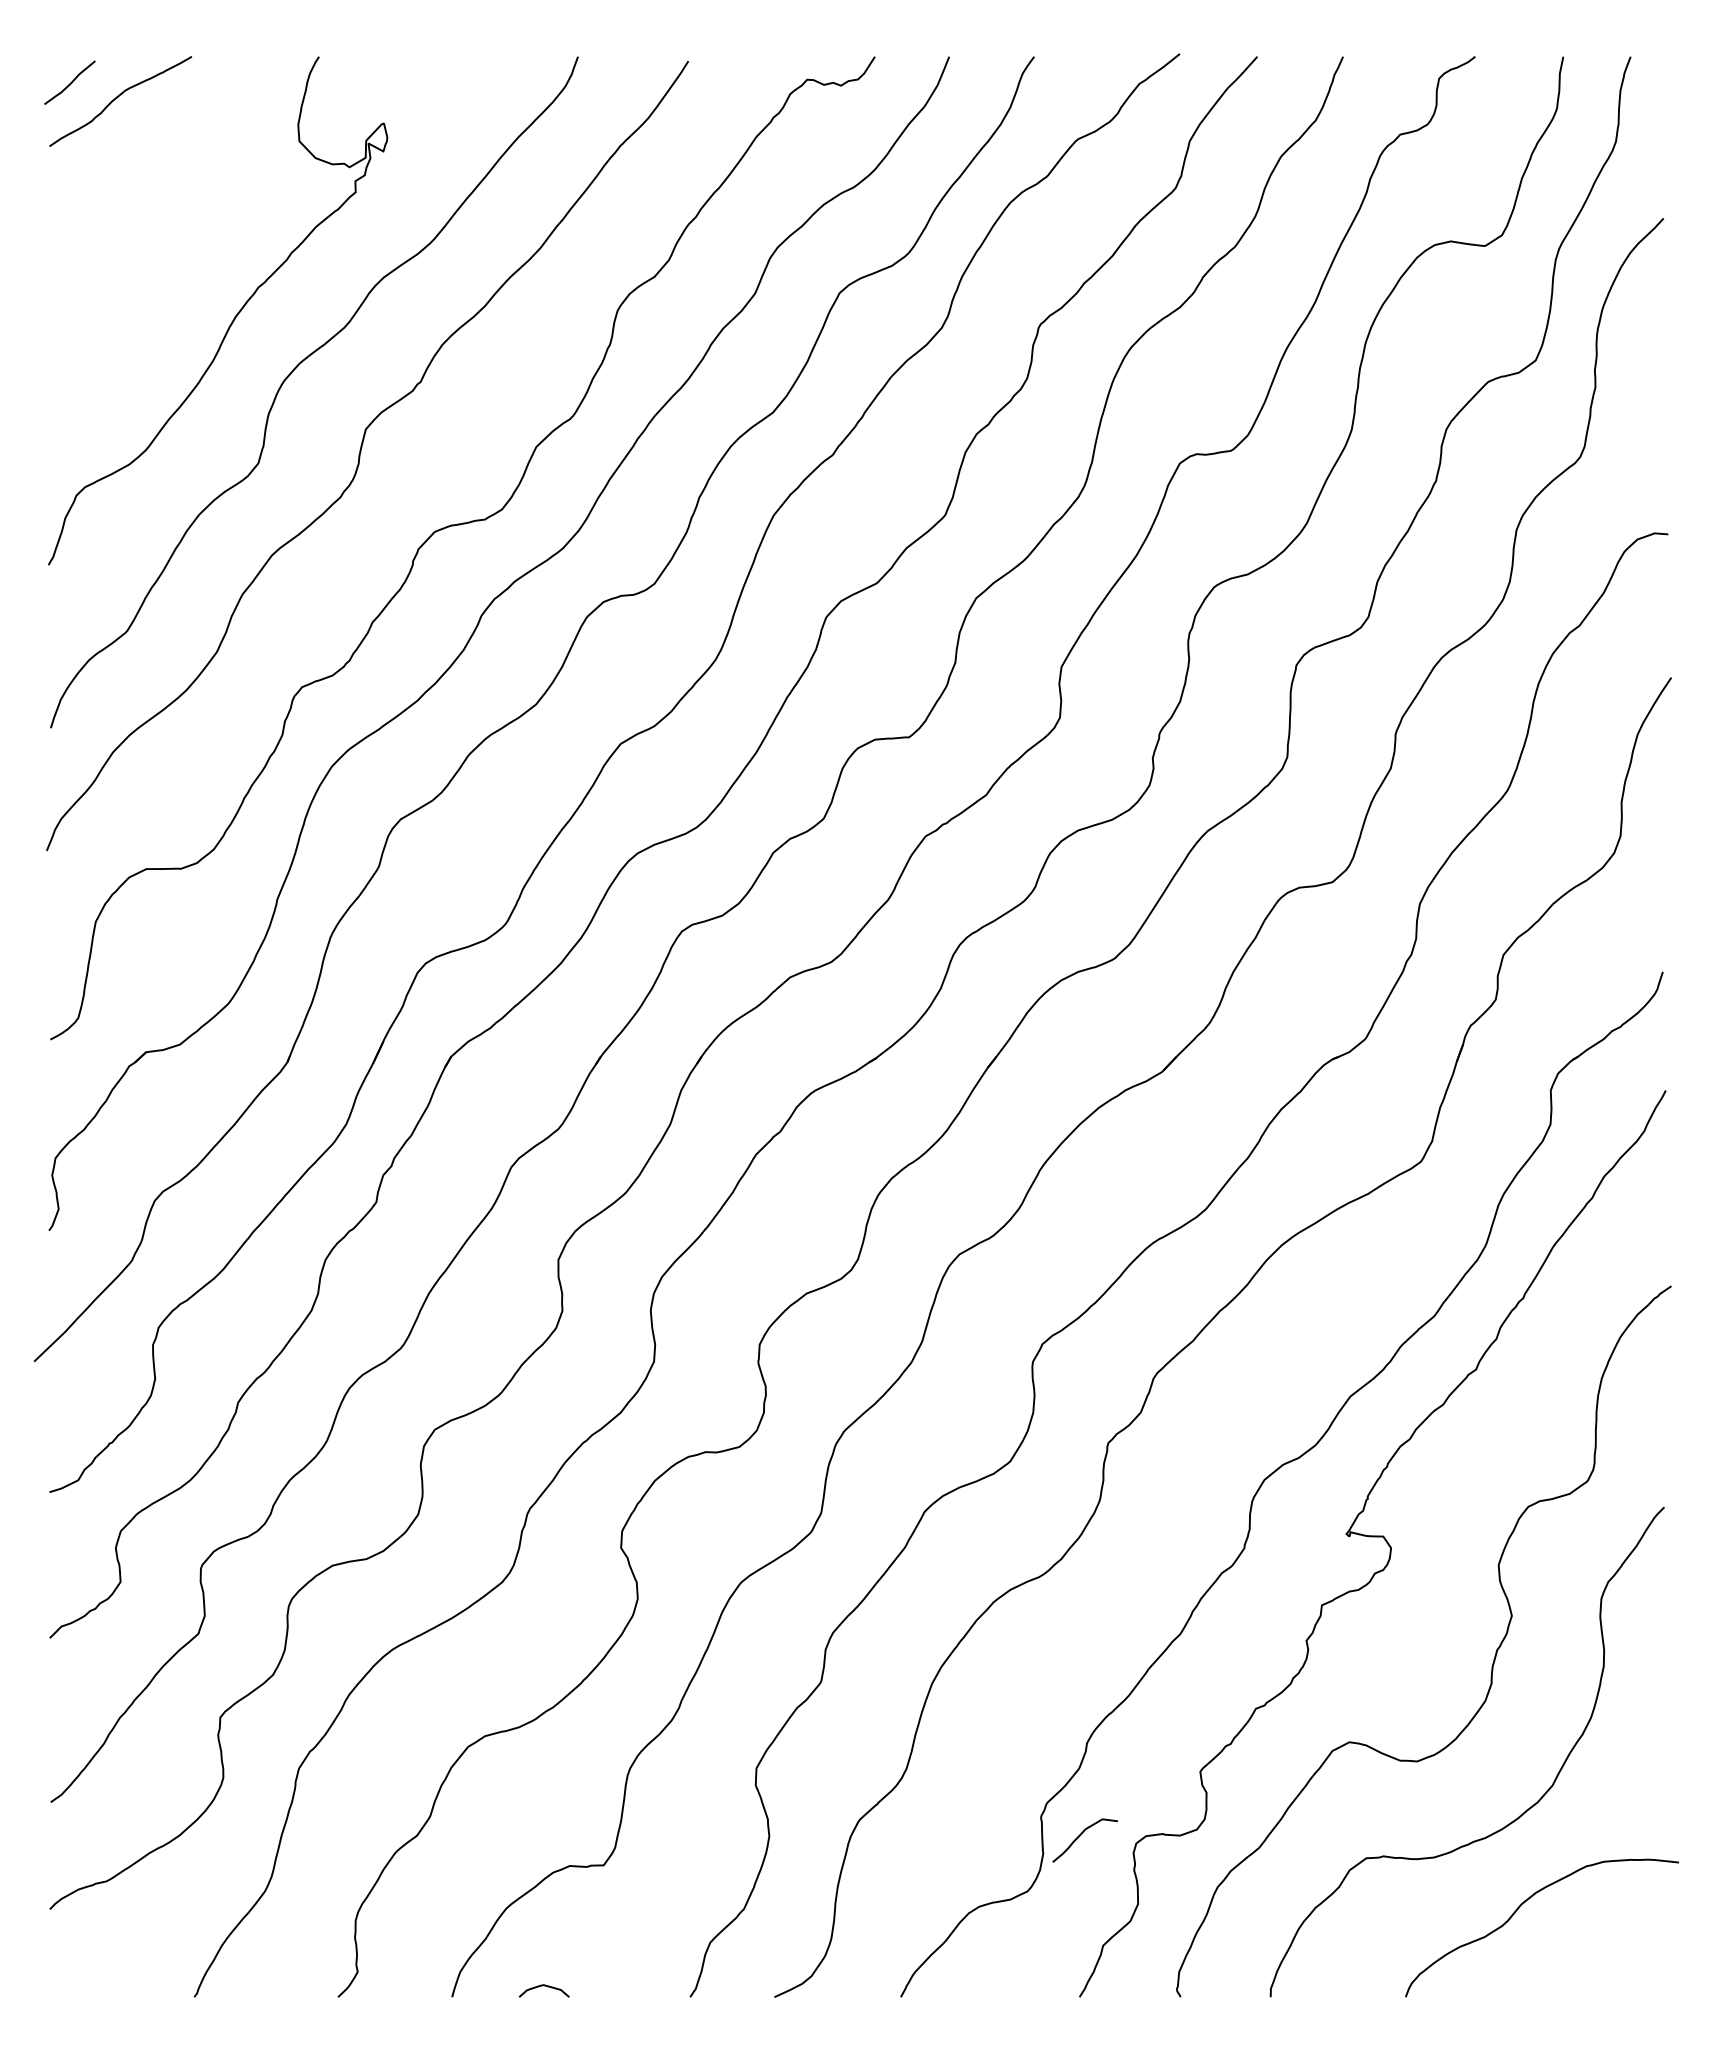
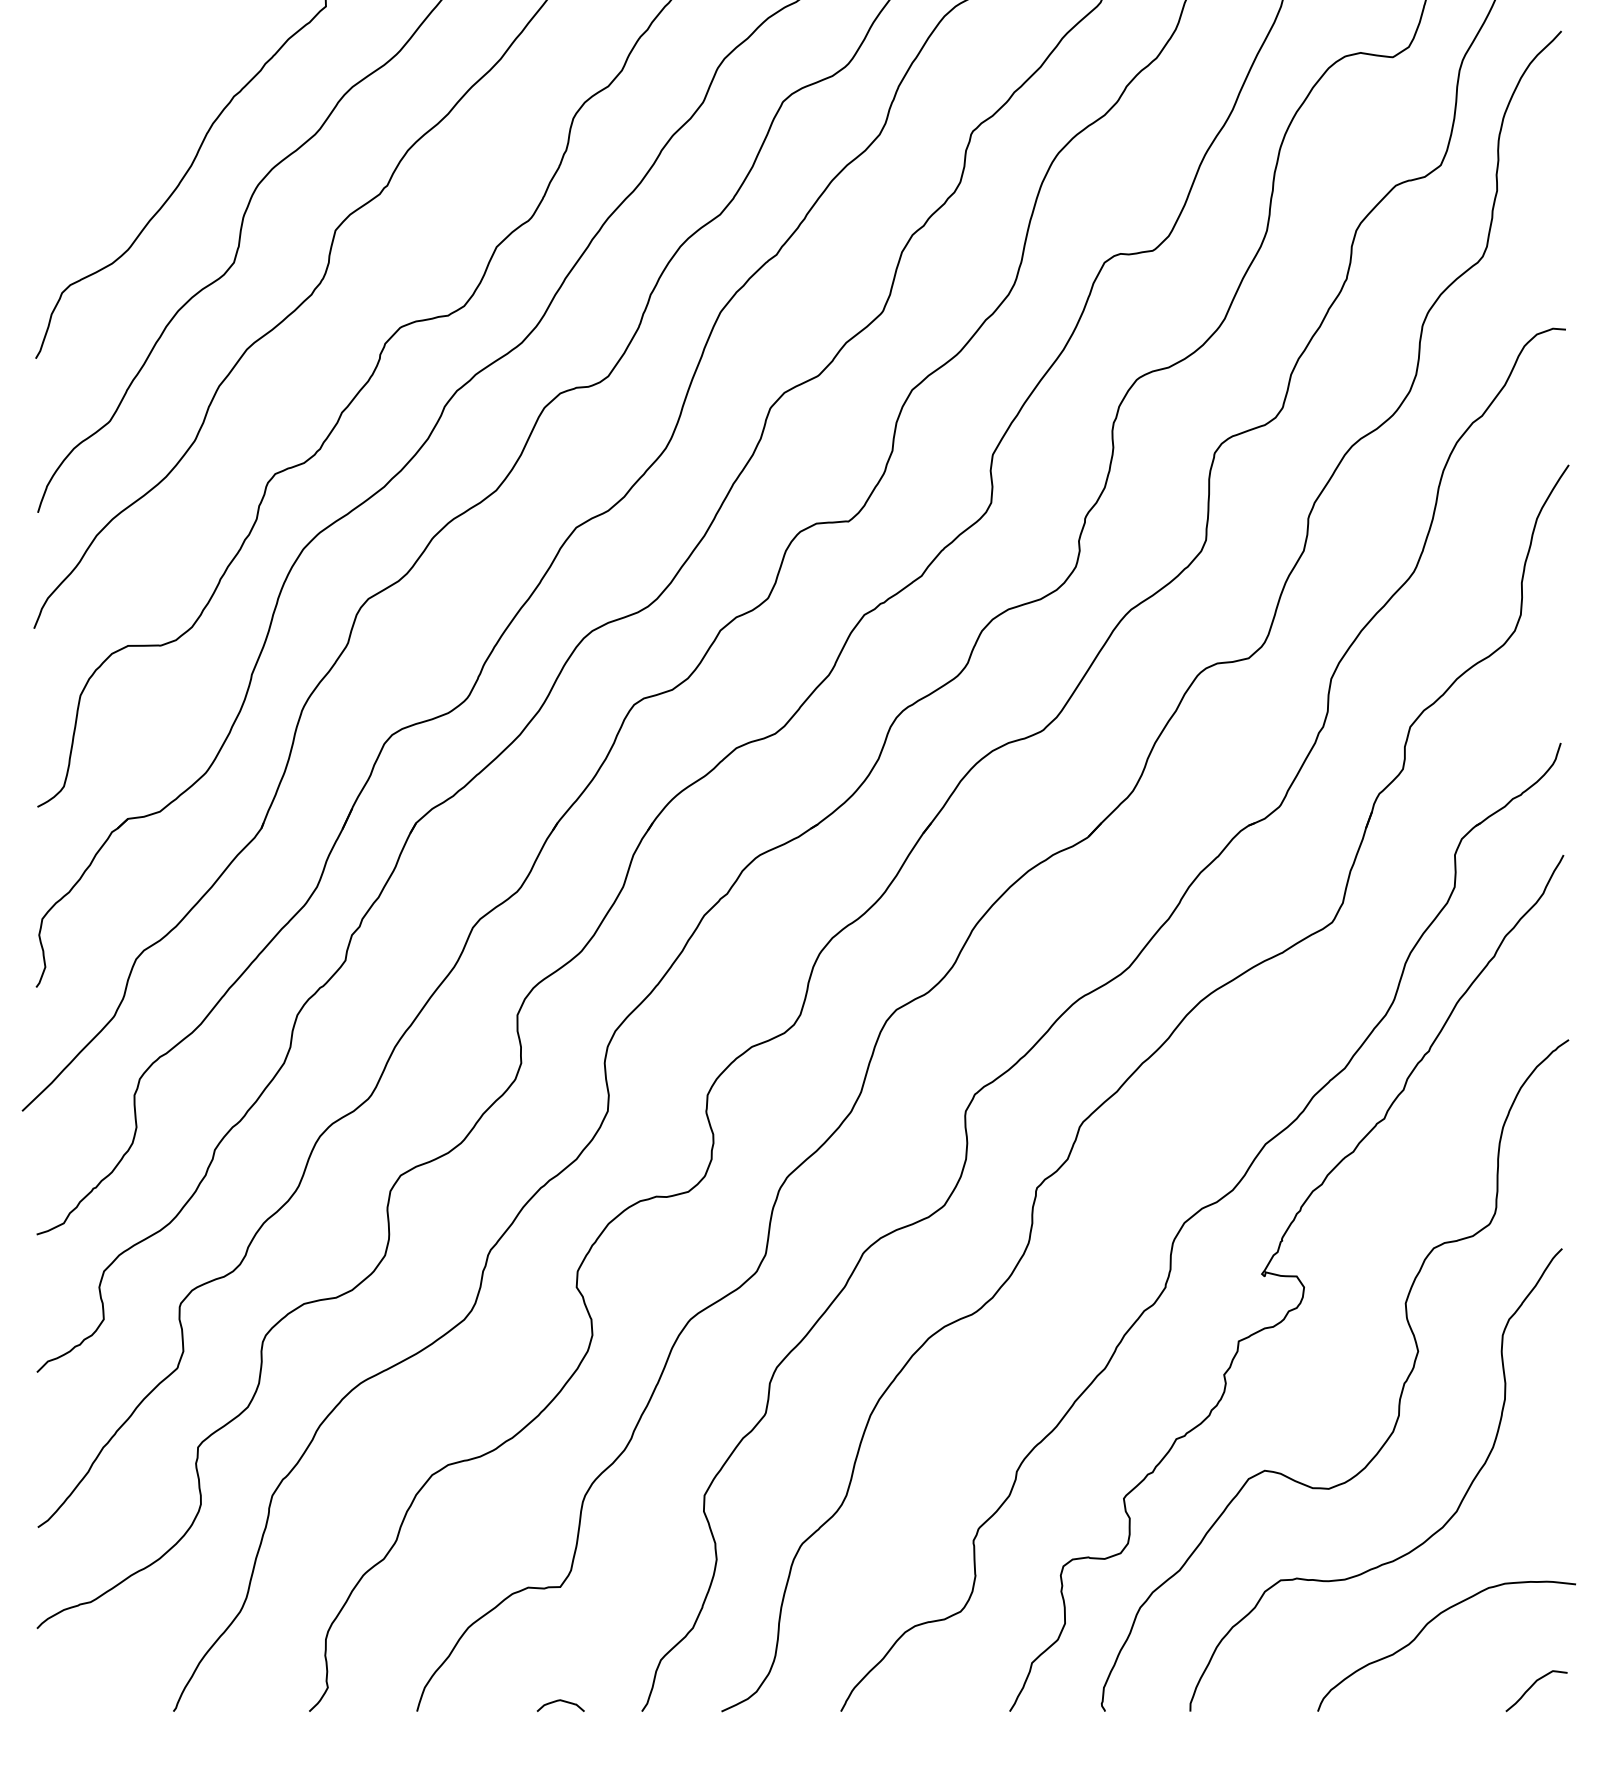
curve: (1080, 1836) -> (1532, 1687), moved
curve: (543, 1986) -> (560, 1701), moved

